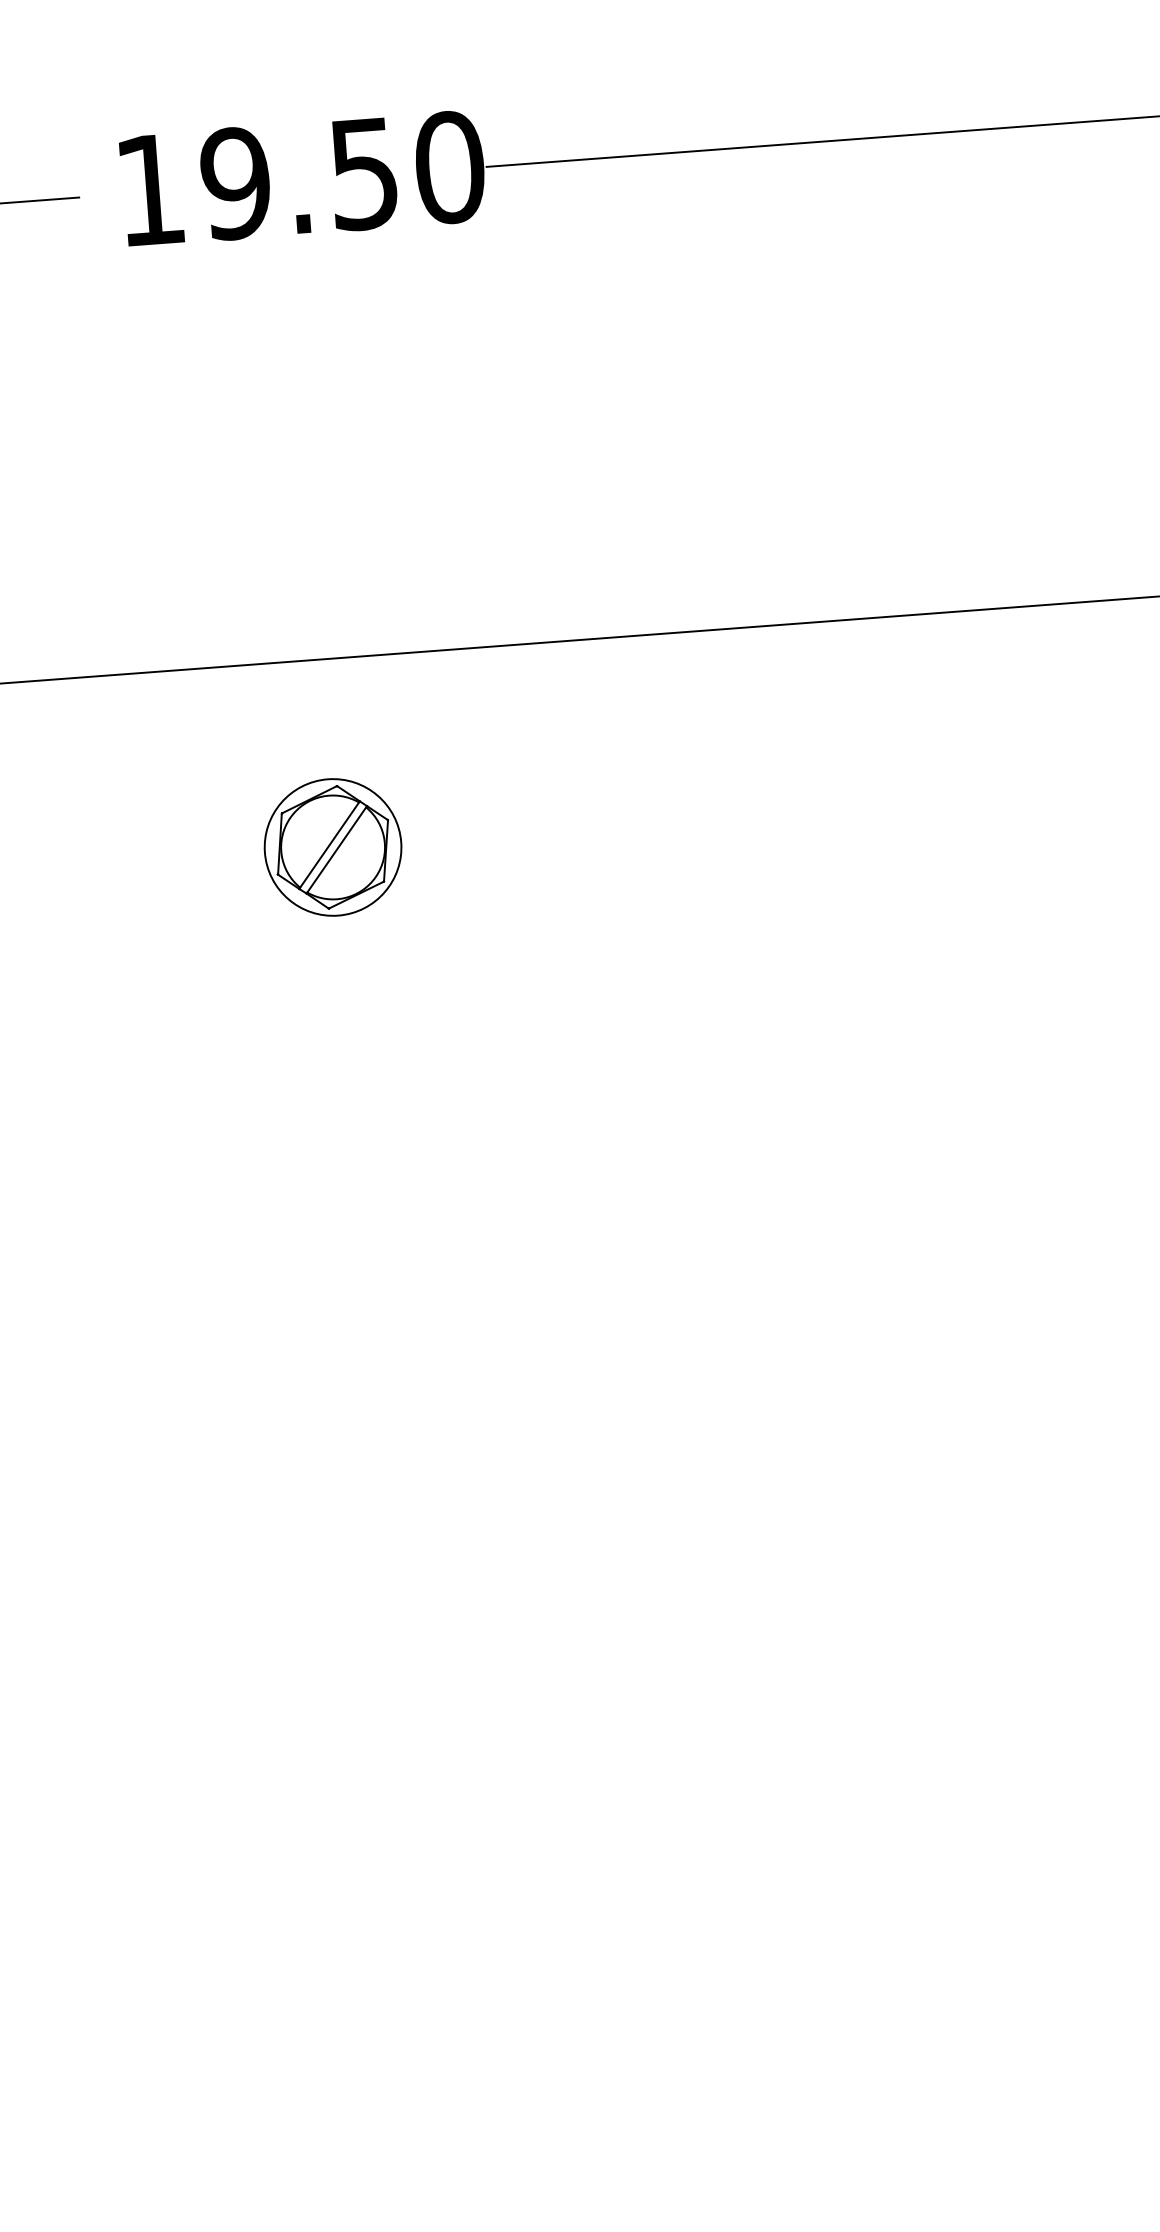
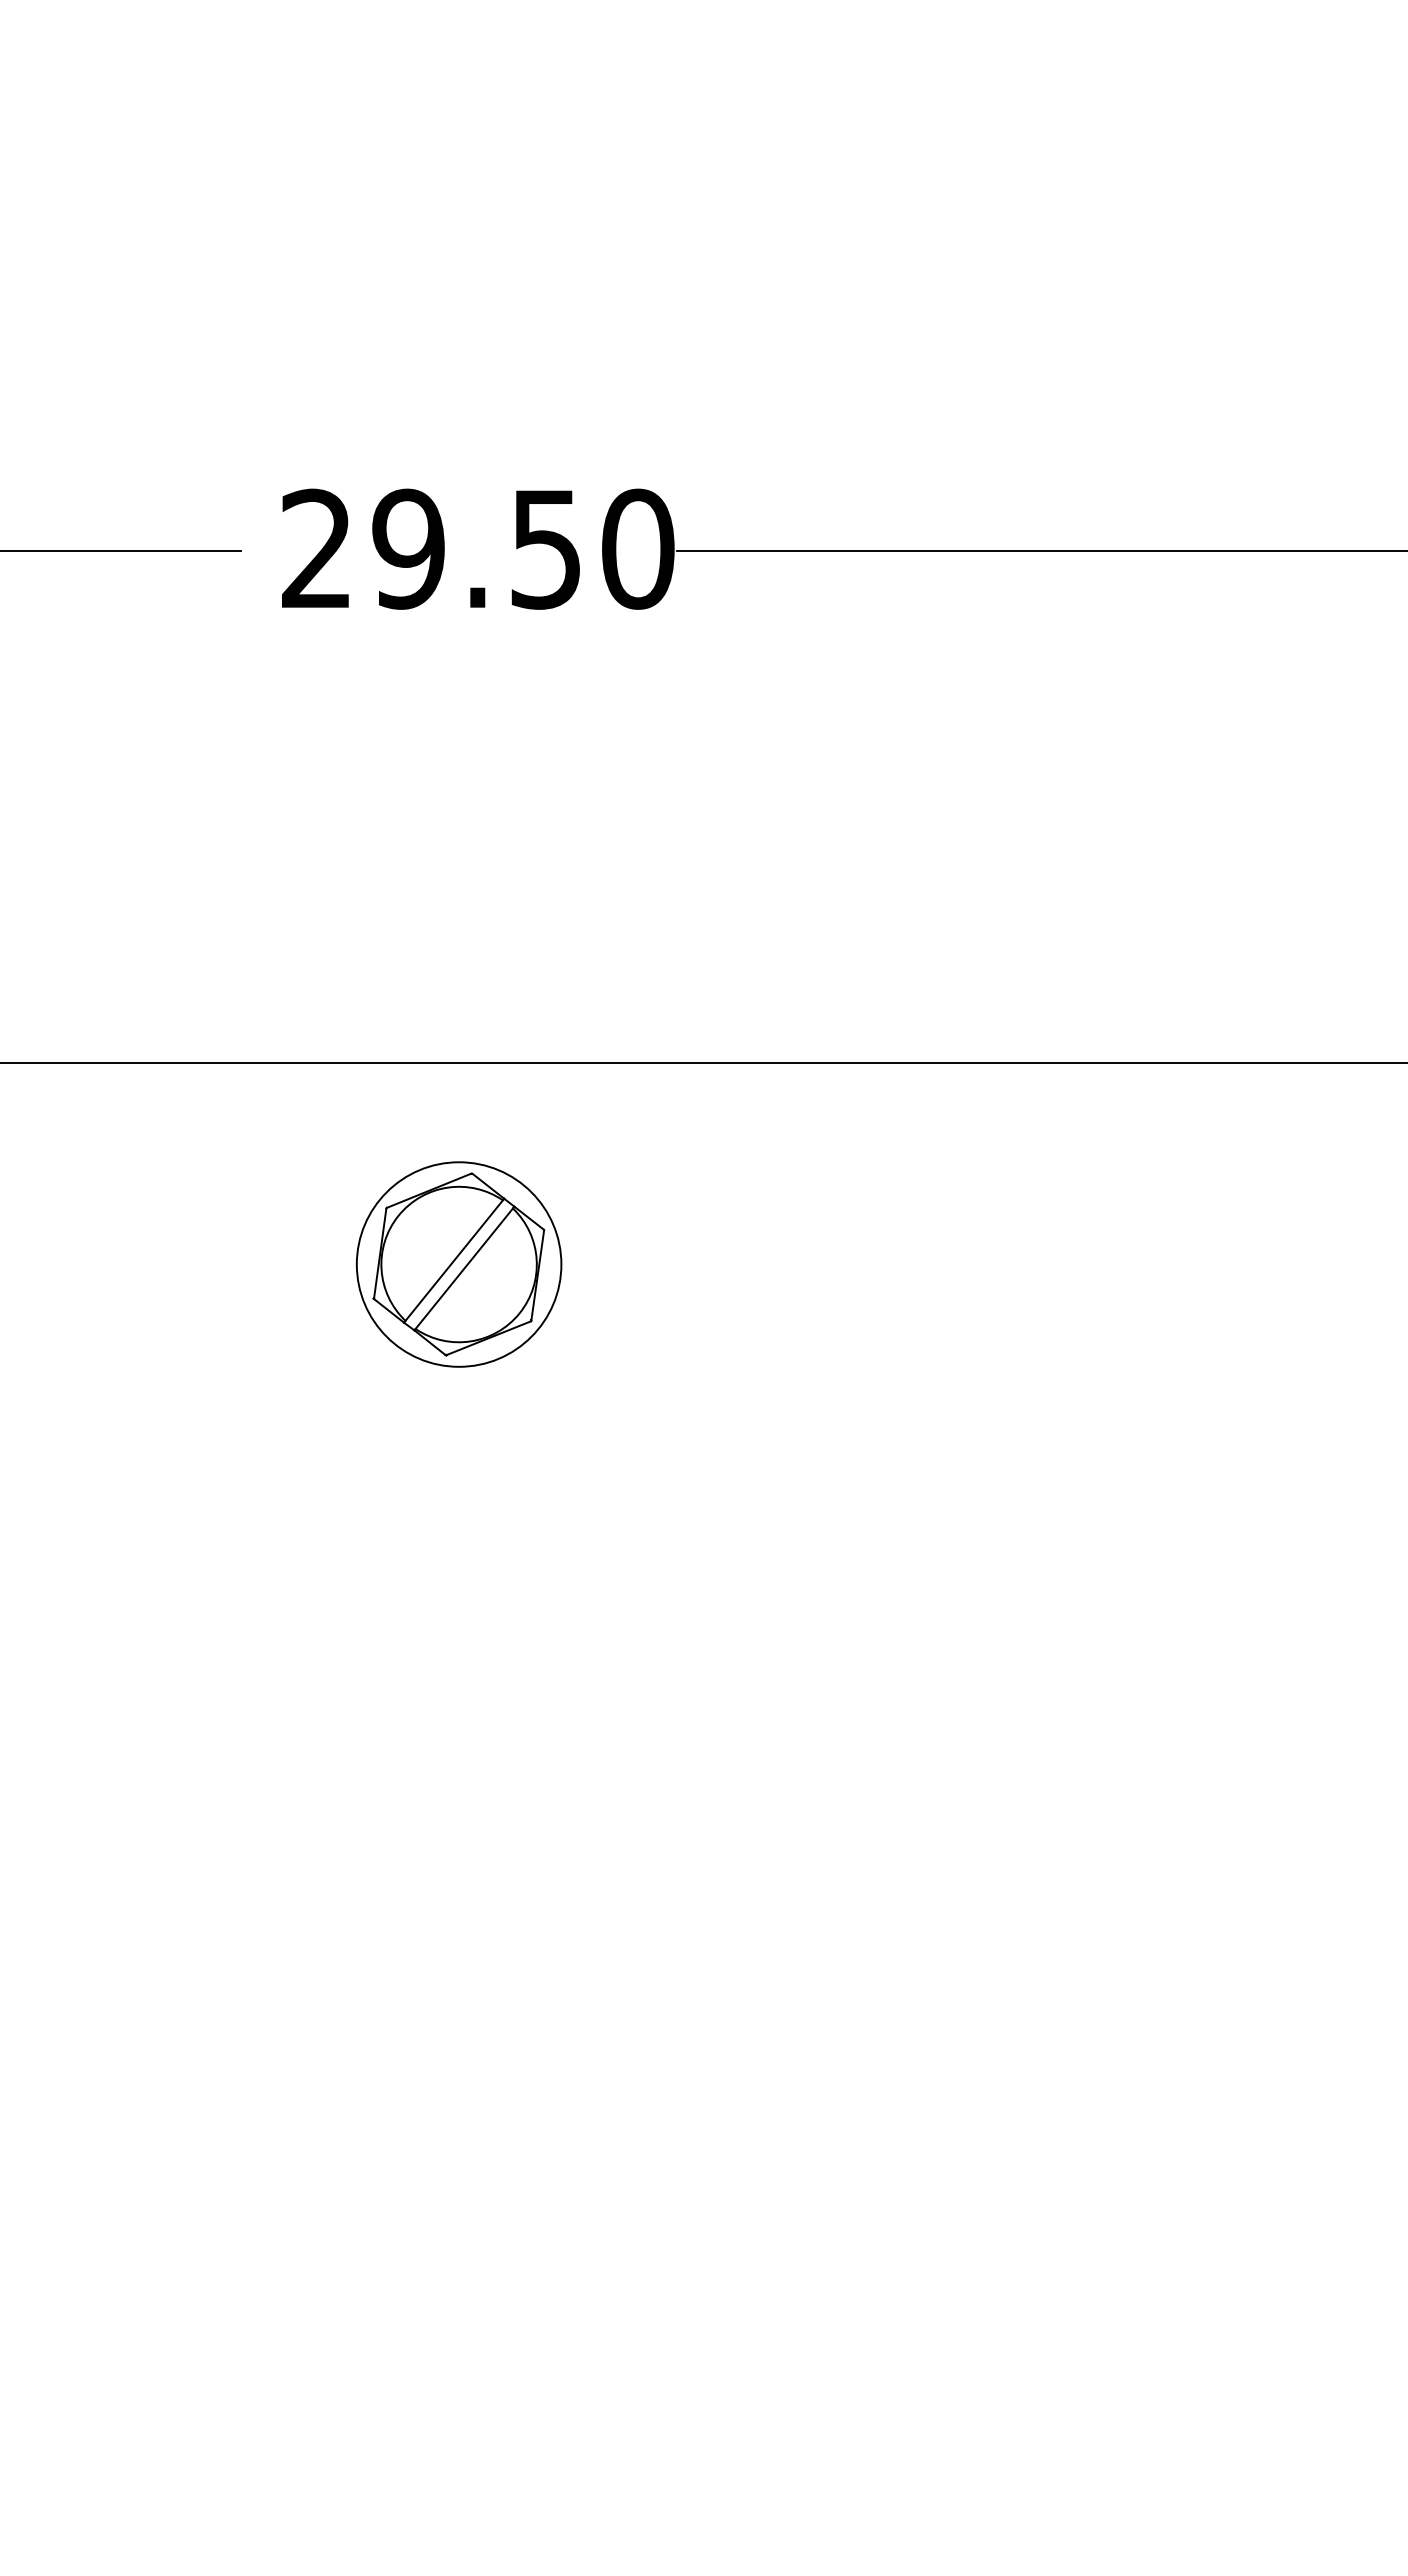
text: (148, 188) -> (315, 547), 19.50 -> 29.50
part: (332, 847) -> (458, 1264), size x1.4

